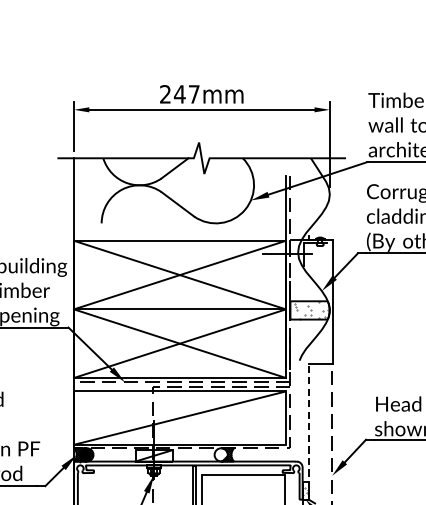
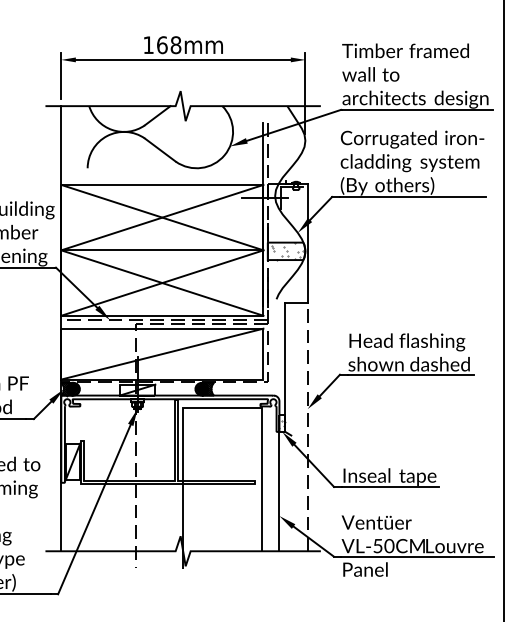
text: (180, 94) -> (162, 45), 247mm -> 168mm
line: (308, 432) -> (285, 367), dashed -> solid
hatch: (220, 454) -> (201, 388), added

